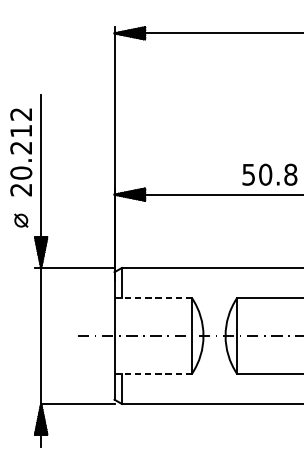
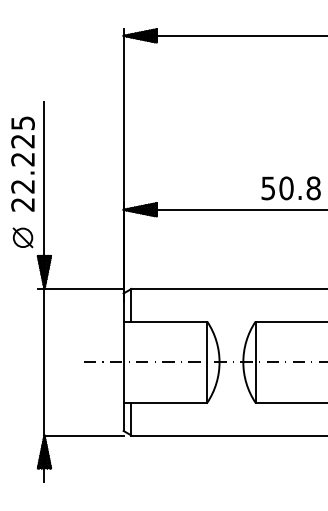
text: (20, 143) -> (22, 154), 20.212 -> 22.225
part: (20, 220) -> (22, 237), size x1.43
line: (153, 298) -> (165, 321), dashed -> solid
line: (153, 373) -> (165, 402), dashed -> solid

